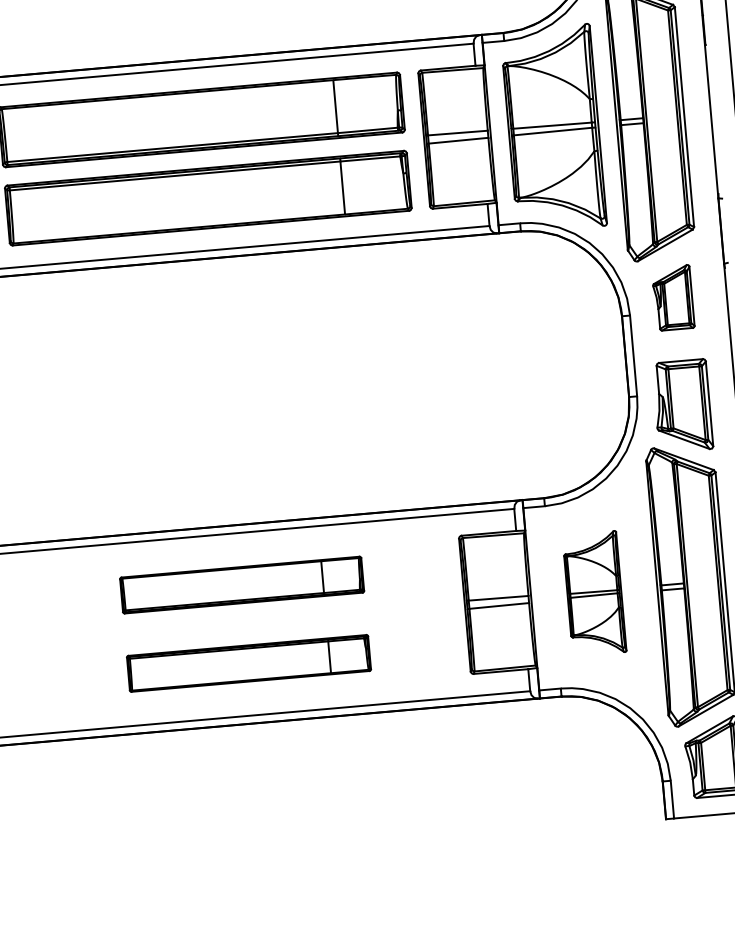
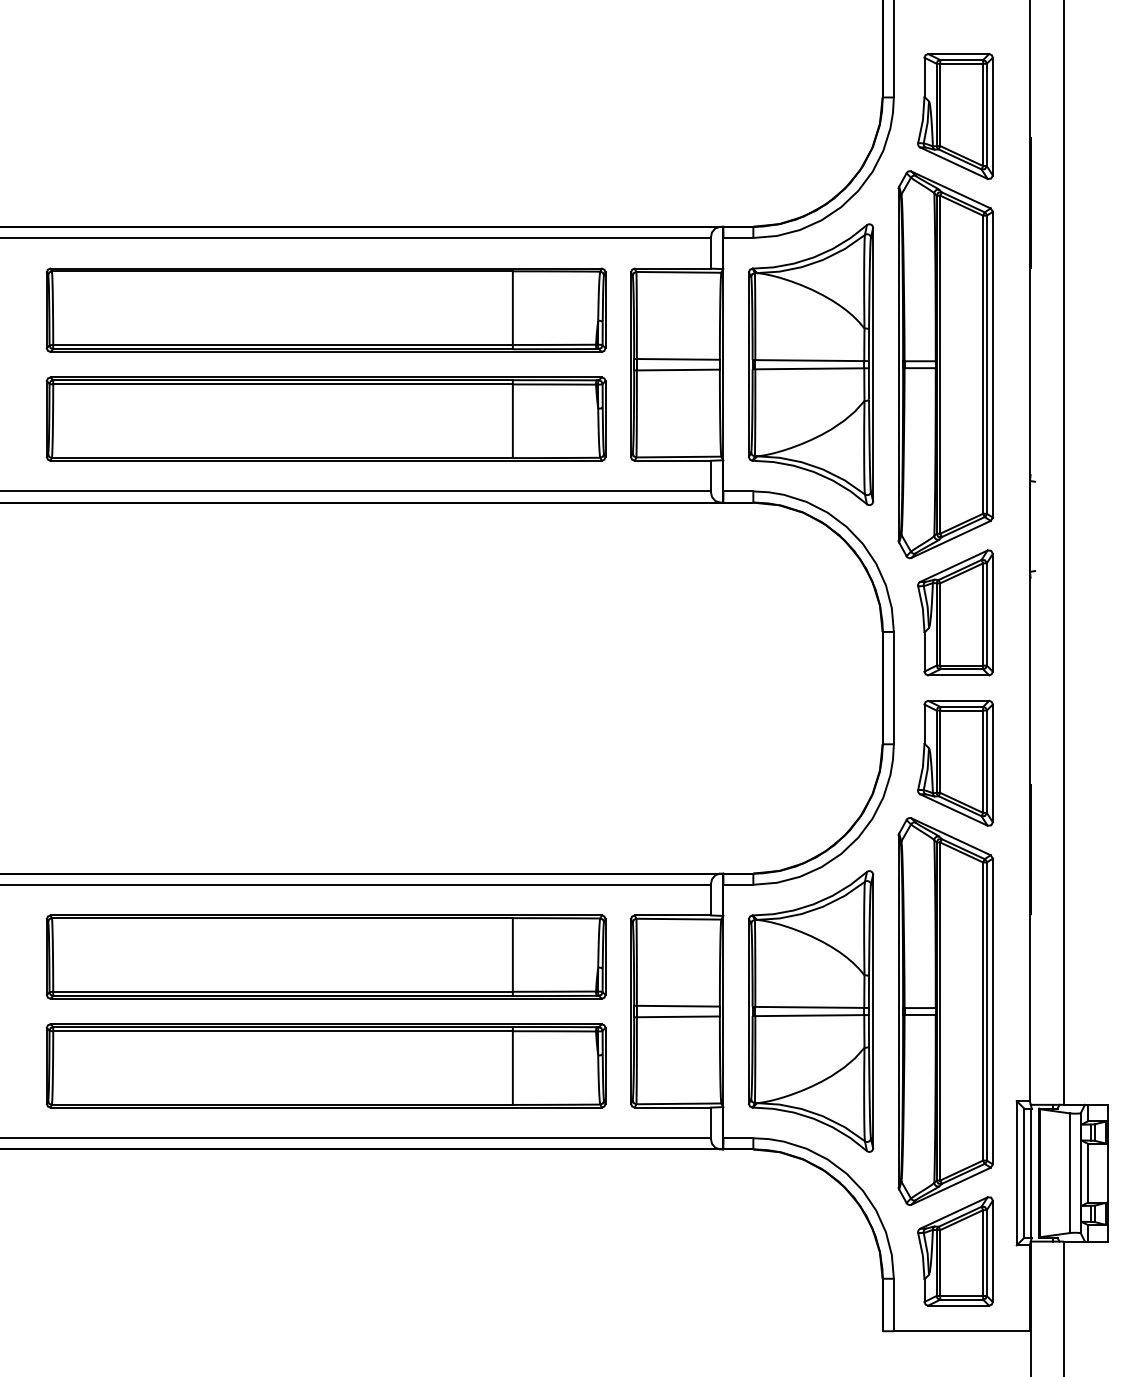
part: (673, 297) -> (955, 612), size x1.43
part: (241, 584) -> (325, 956), size x1.67
part: (594, 593) -> (811, 1011), size x1.67
part: (248, 663) -> (325, 1065), size x1.67

